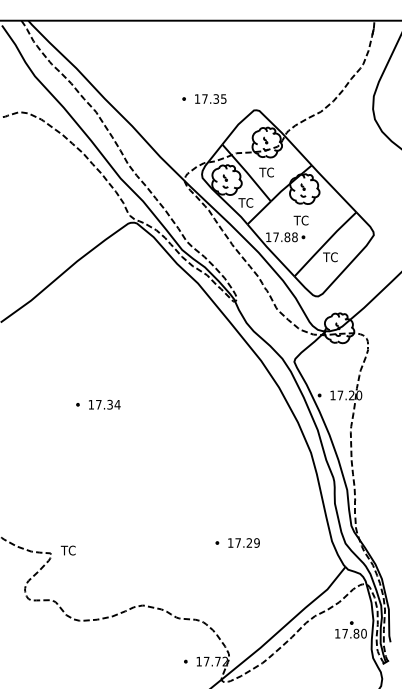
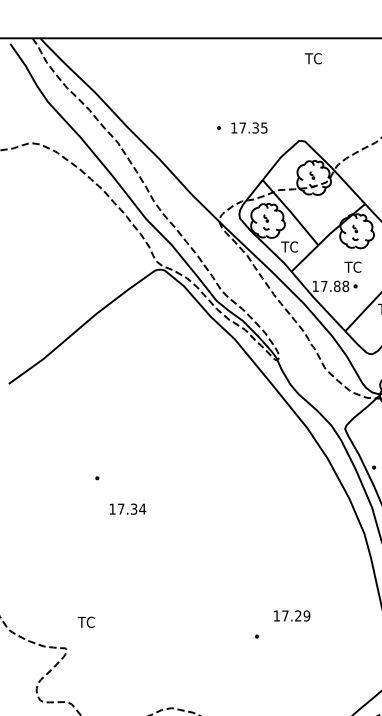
text: (266, 172) -> (313, 58), moved
text: (104, 404) -> (127, 508), moved
text: (243, 542) -> (291, 615), moved
text: (67, 550) -> (85, 622), moved

